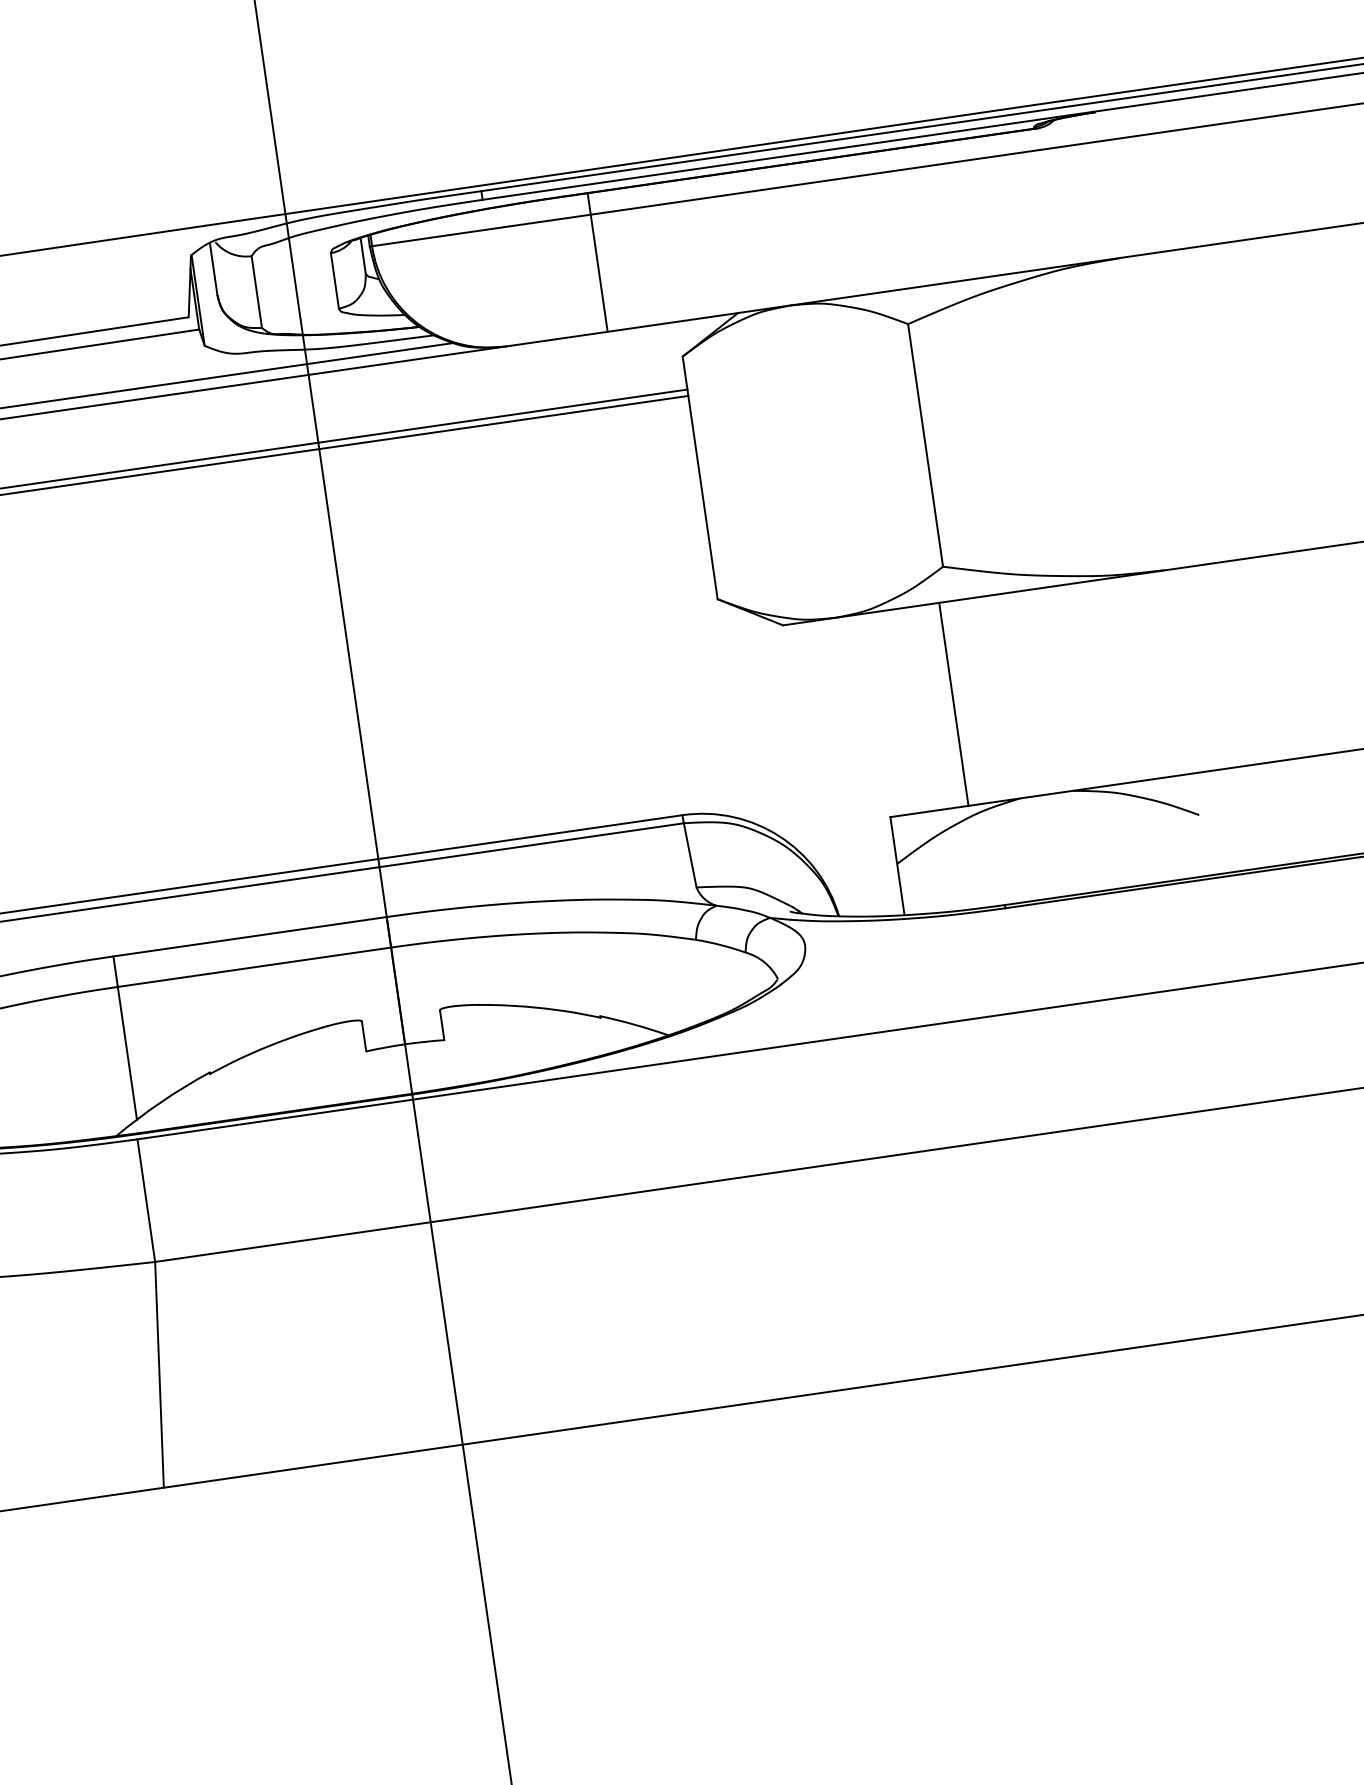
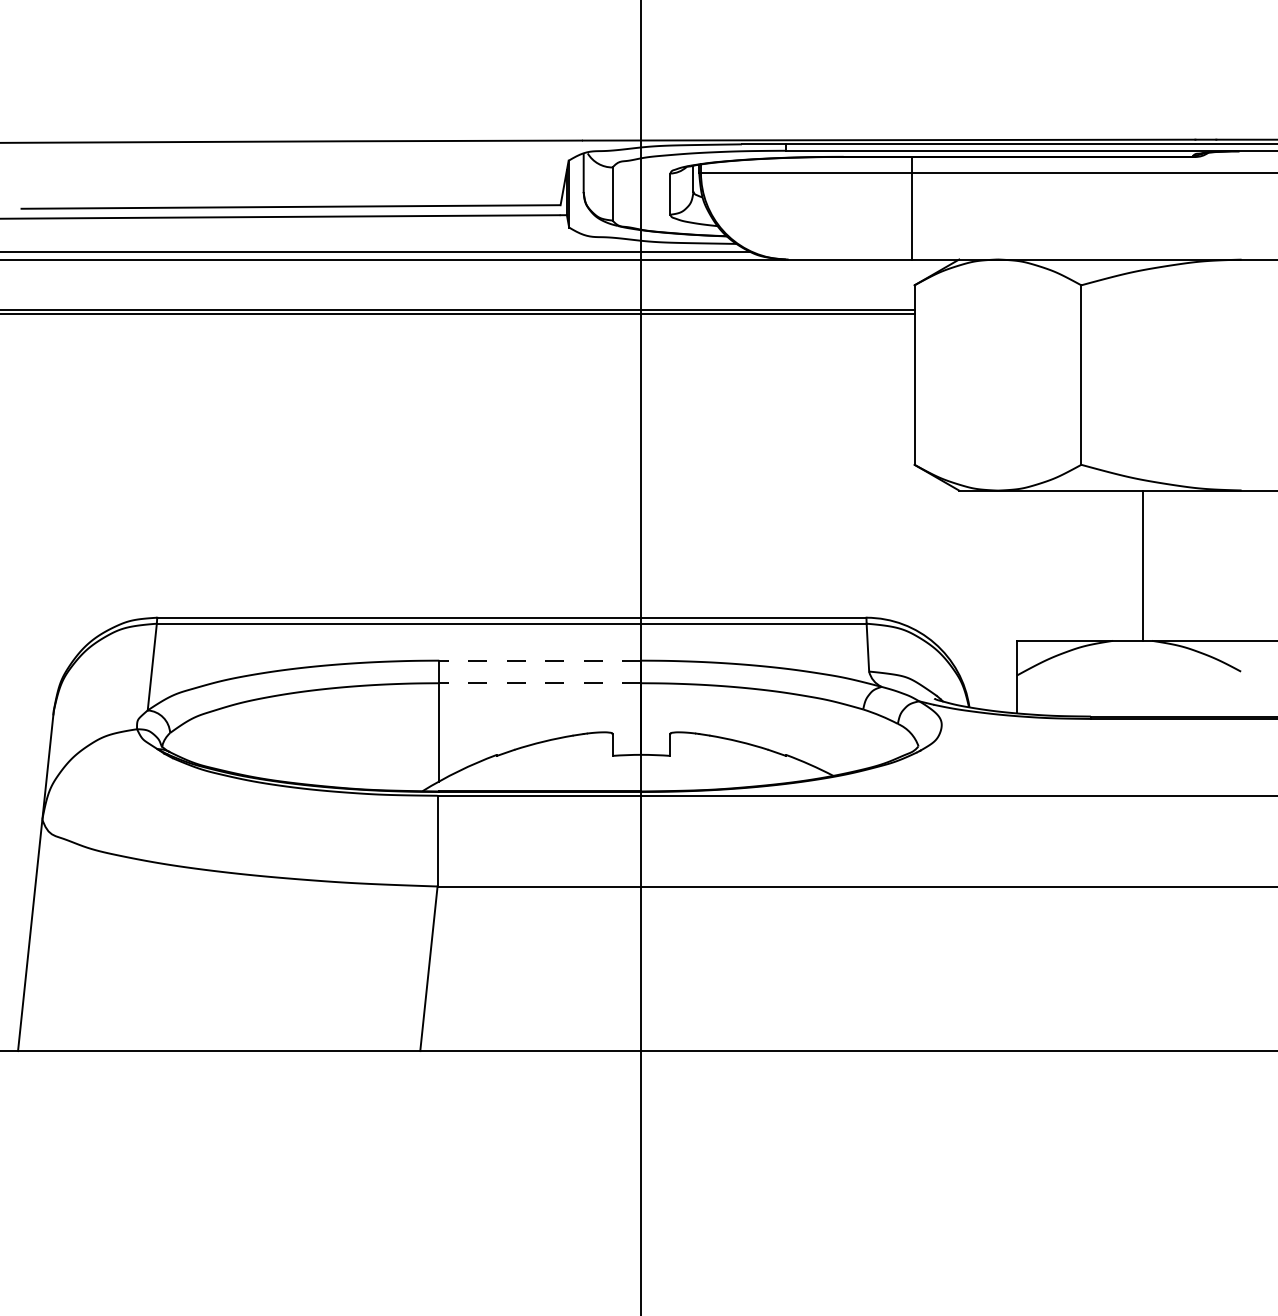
line: (597, 261) -> (911, 207), moved
line: (953, 704) -> (1142, 565), moved
line: (248, 936) -> (539, 660), solid -> dashed
line: (253, 967) -> (539, 683), solid -> dashed

